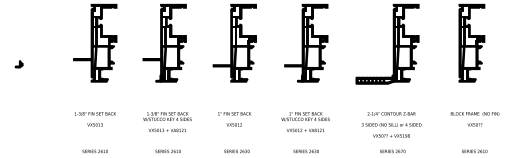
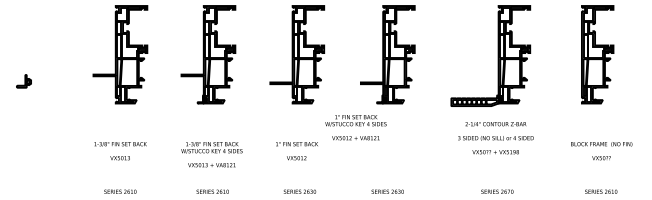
part: (18, 64) -> (23, 81), size x1.6
text: (305, 122) -> (355, 127), moved
text: (391, 125) -> (495, 138), moved

